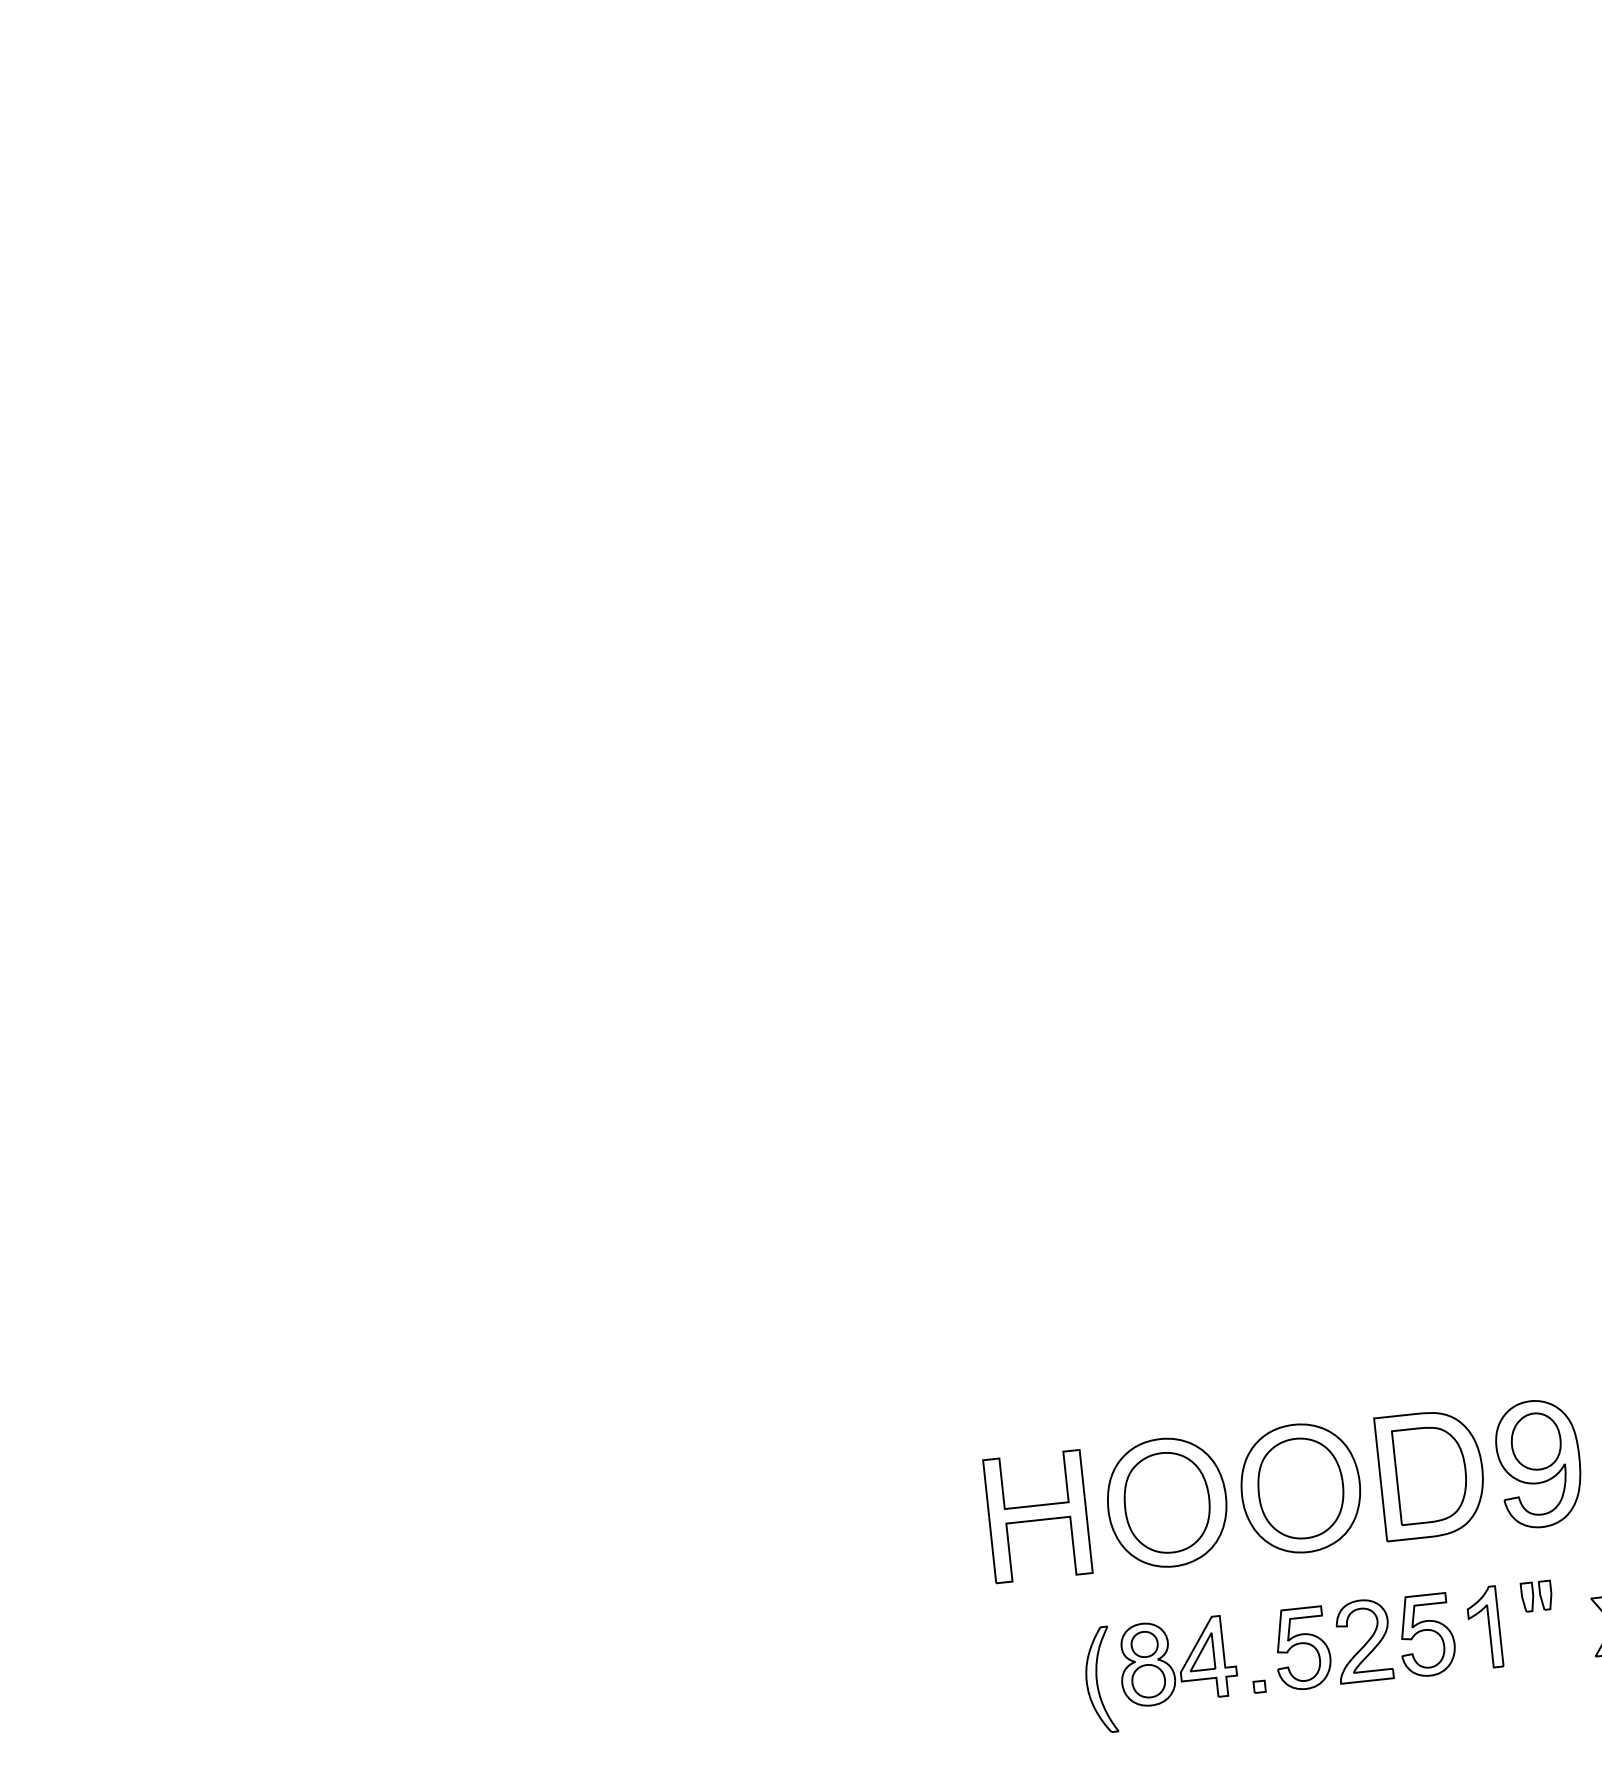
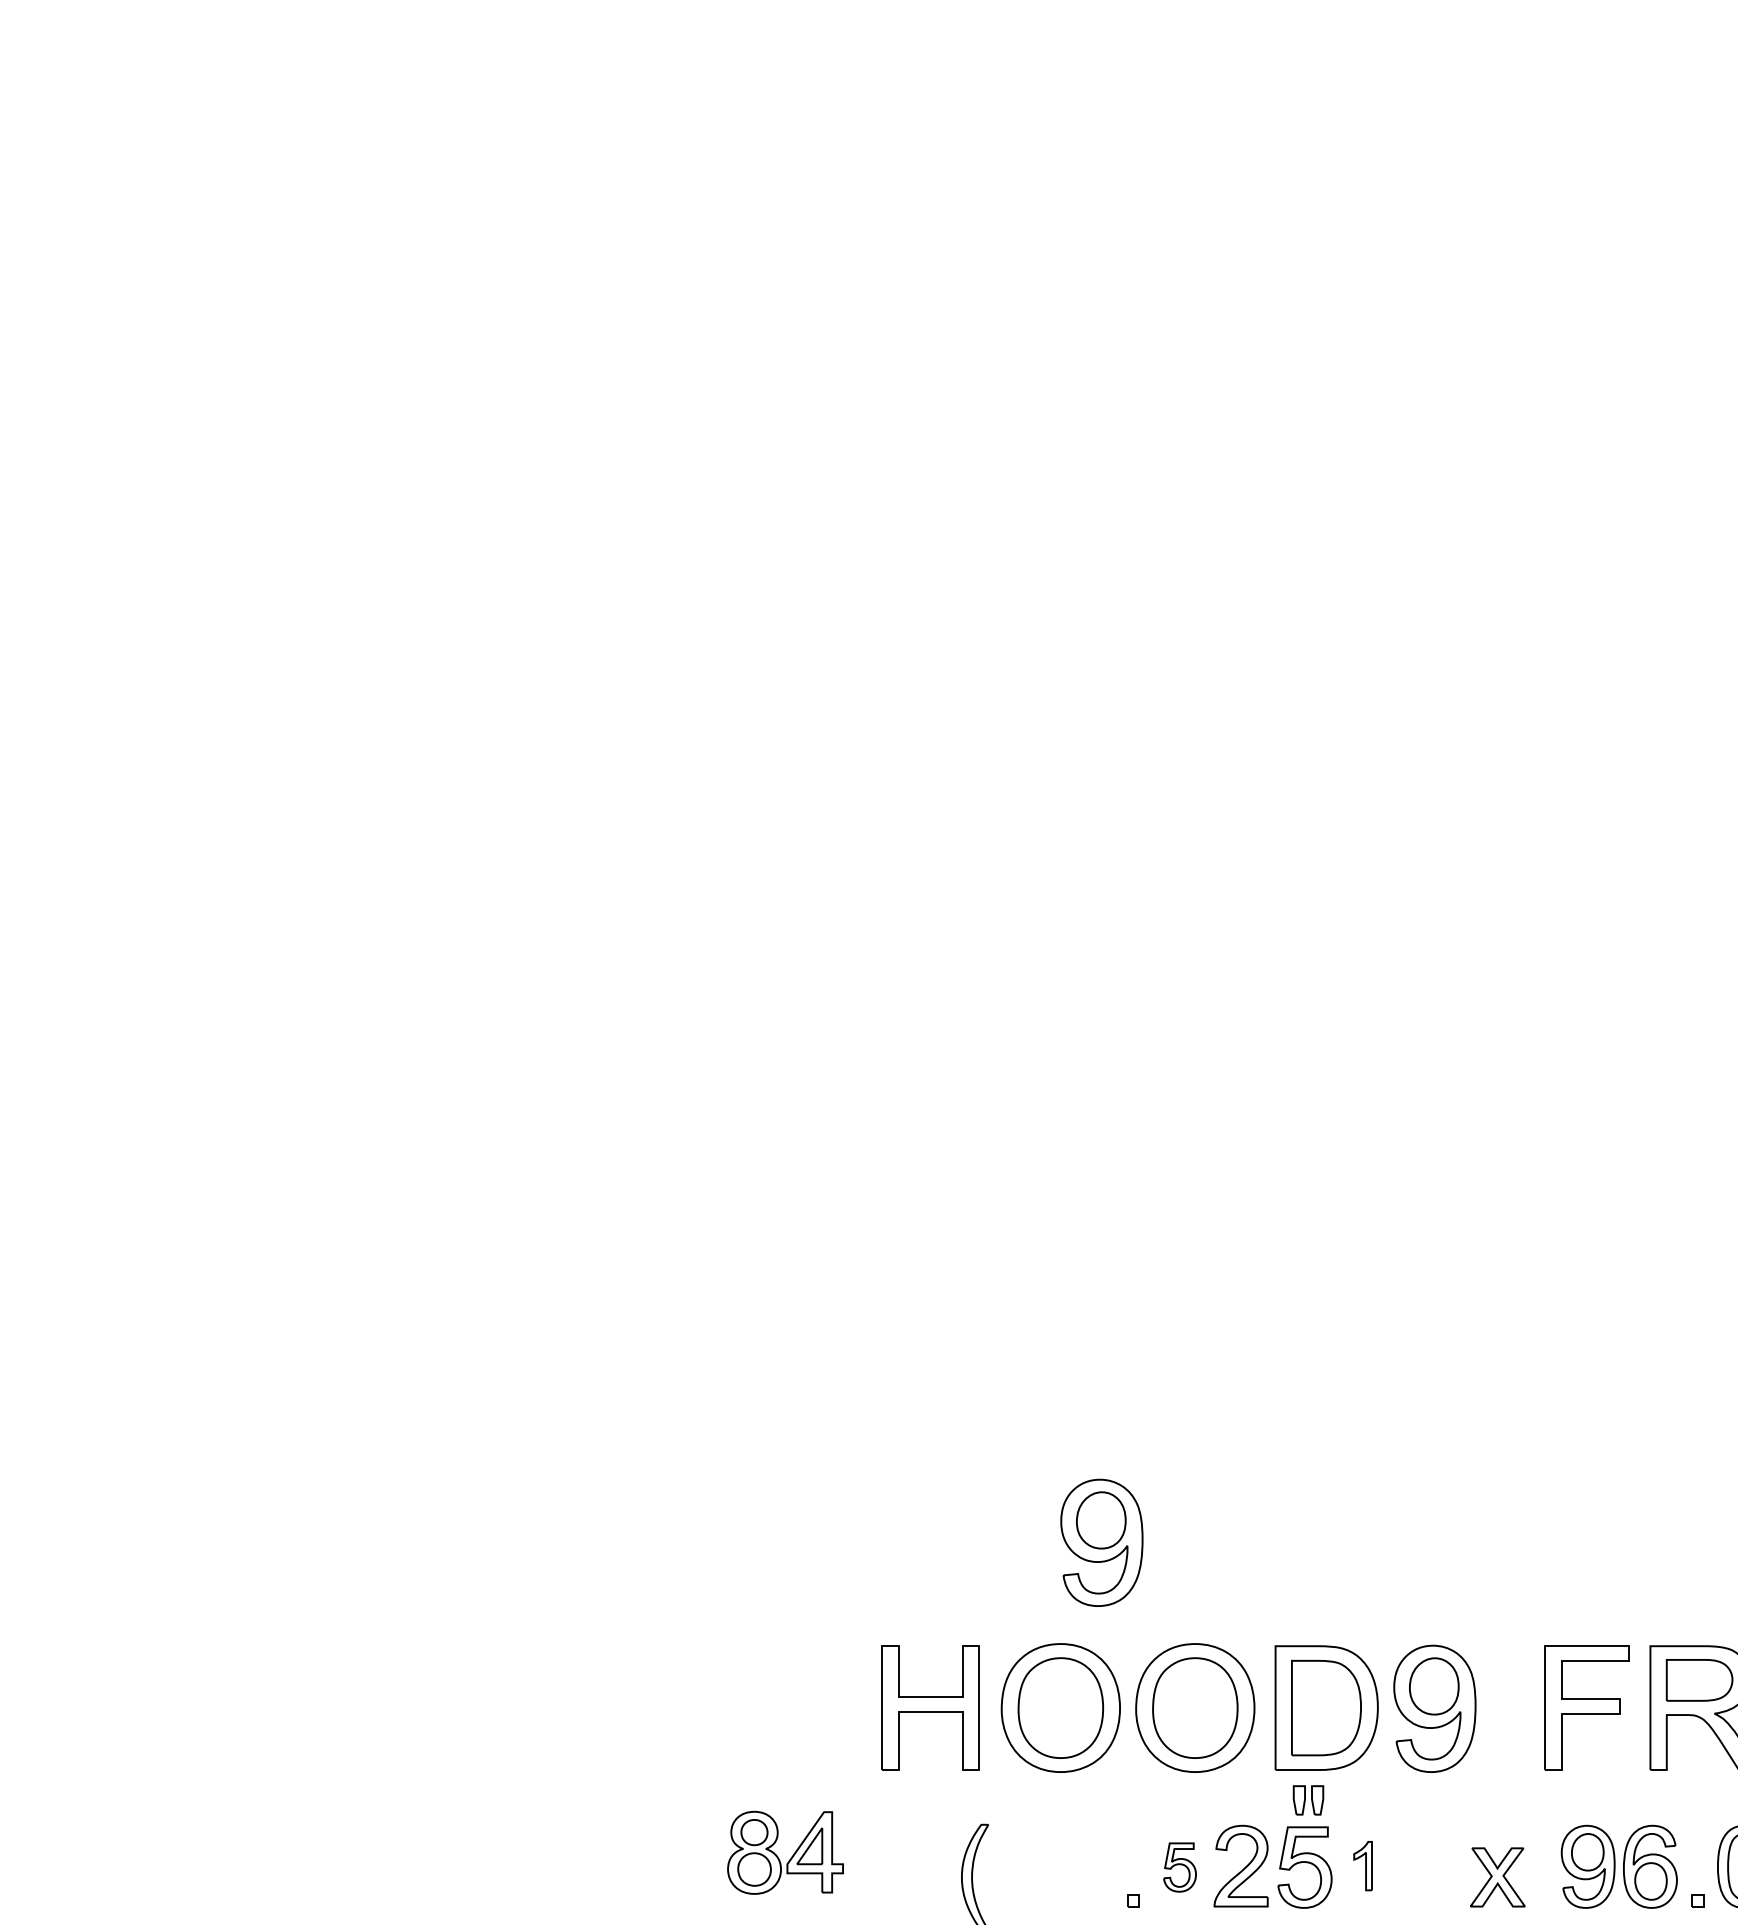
part: (1189, 1333) -> (1101, 1542), added
part: (1536, 1596) -> (1308, 1800), moved
part: (1483, 1627) -> (1362, 1865), size x0.6
part: (1302, 1648) -> (1179, 1867), size x0.6
part: (1184, 1664) -> (791, 1856), moved

